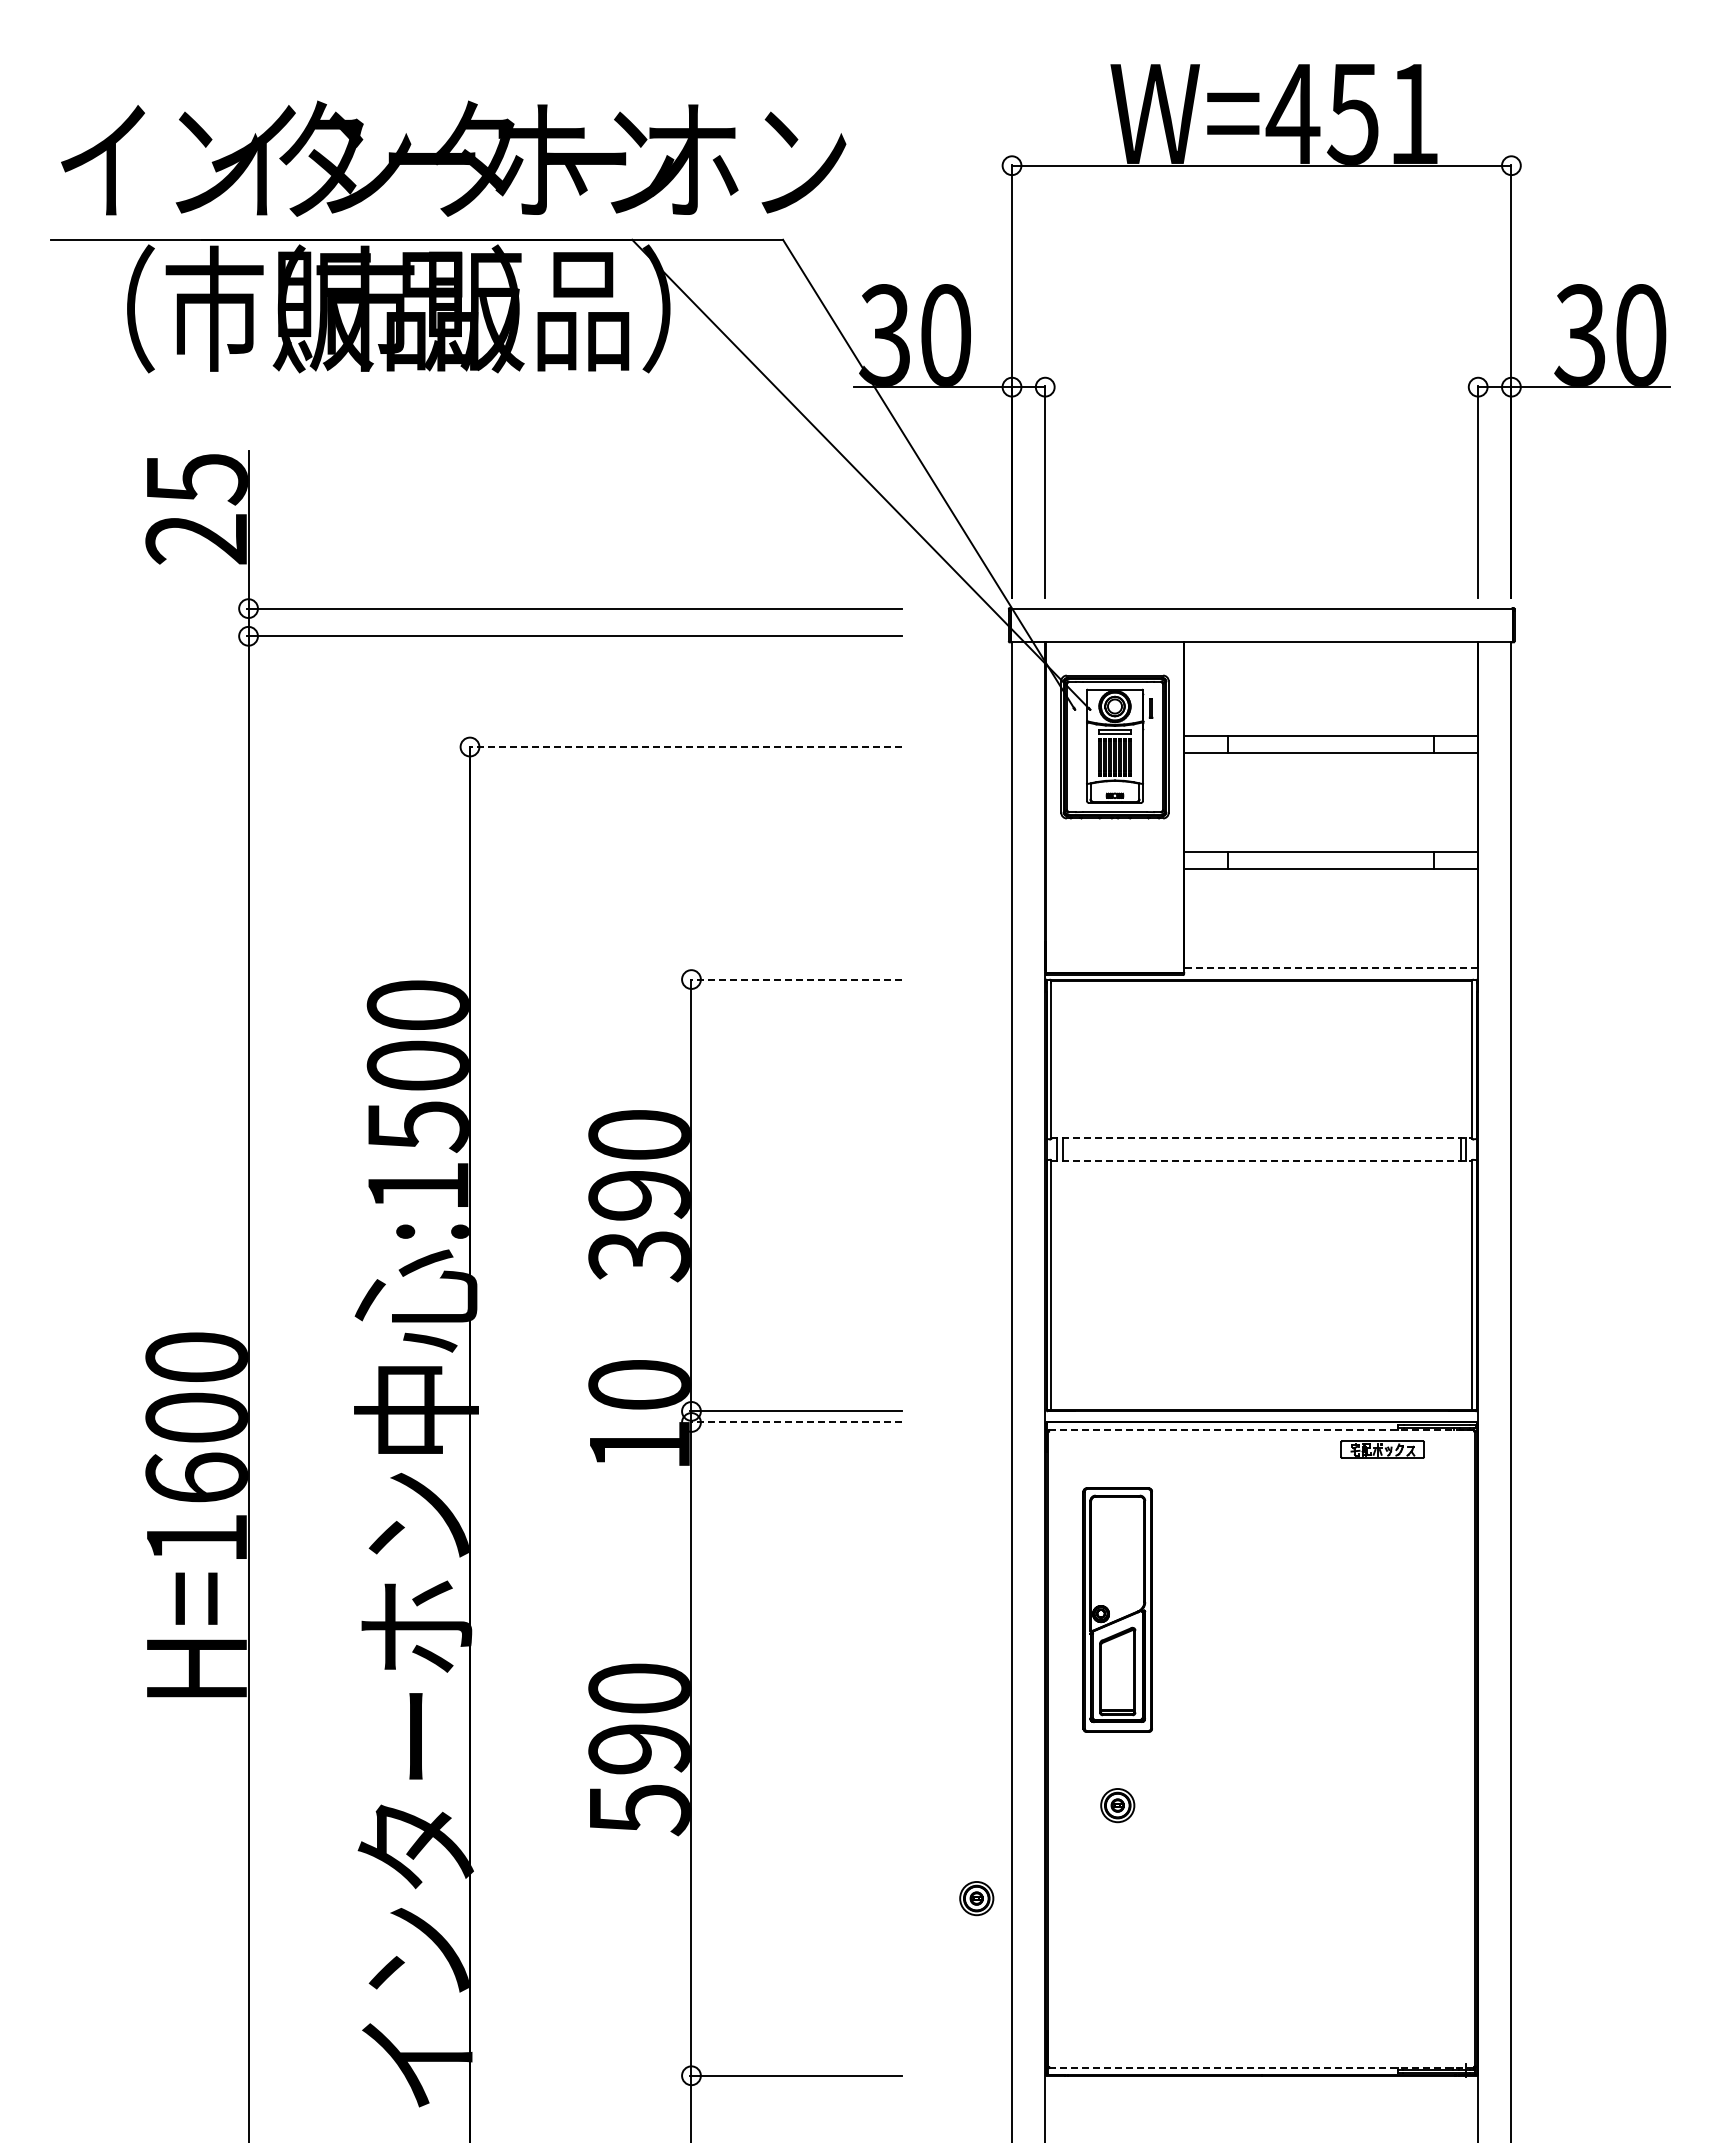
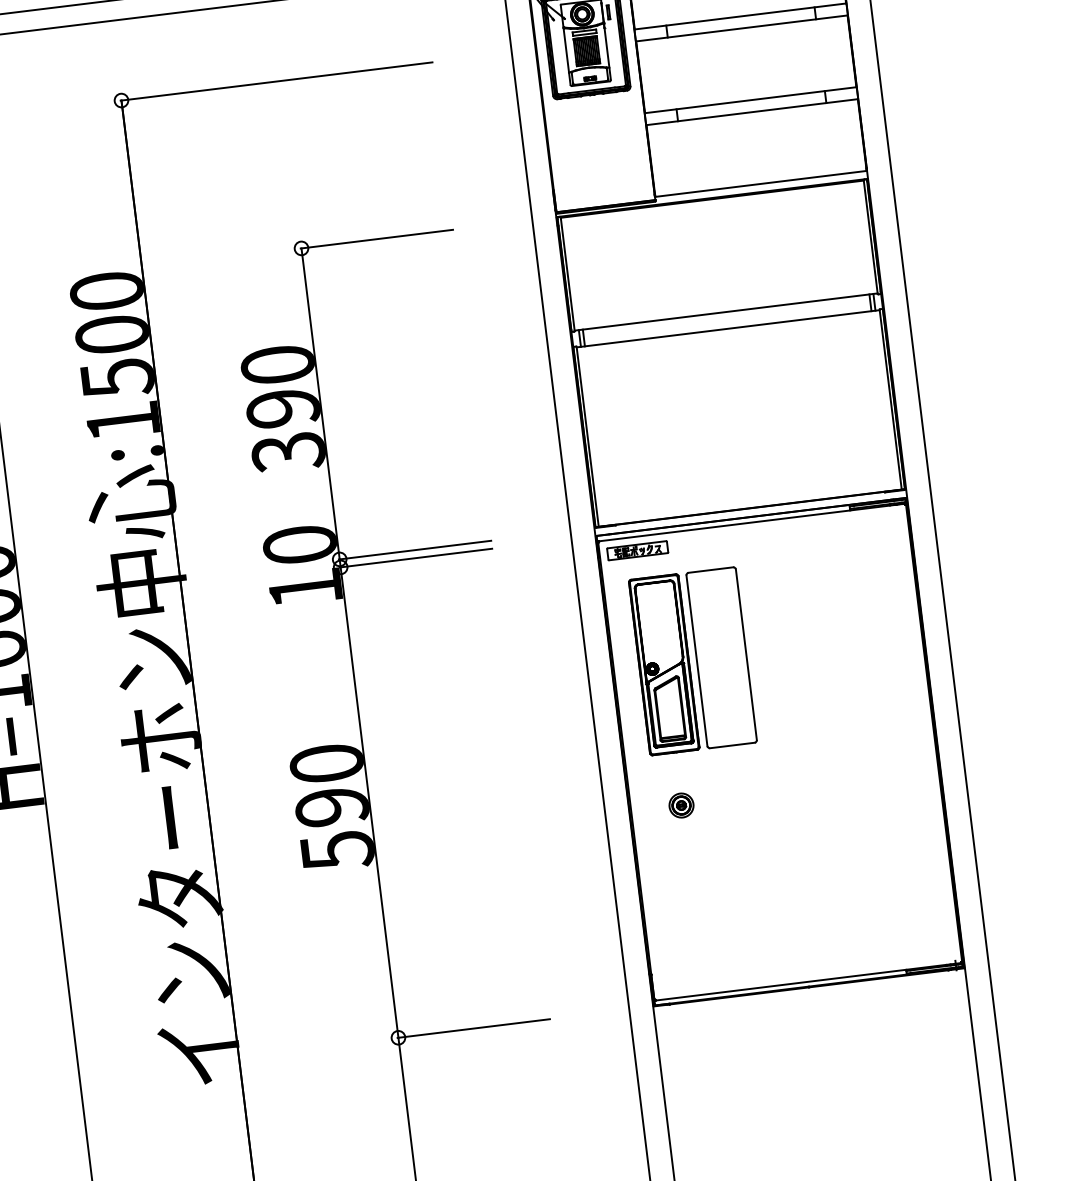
line: (684, 747) -> (275, 81), dashed -> solid
line: (1330, 968) -> (760, 183), dashed -> solid
line: (796, 979) -> (377, 239), dashed -> solid
line: (1262, 1137) -> (726, 311), dashed -> solid
line: (1262, 1161) -> (728, 328), dashed -> solid
line: (796, 1422) -> (416, 558), dashed -> solid
line: (1261, 1430) -> (751, 522), dashed -> solid
part: (1382, 1449) -> (637, 550), moved
part: (1197, 1609) -> (721, 657), added
part: (976, 1898) -> (588, 884), removed
line: (1261, 2068) -> (808, 982), dashed -> solid

